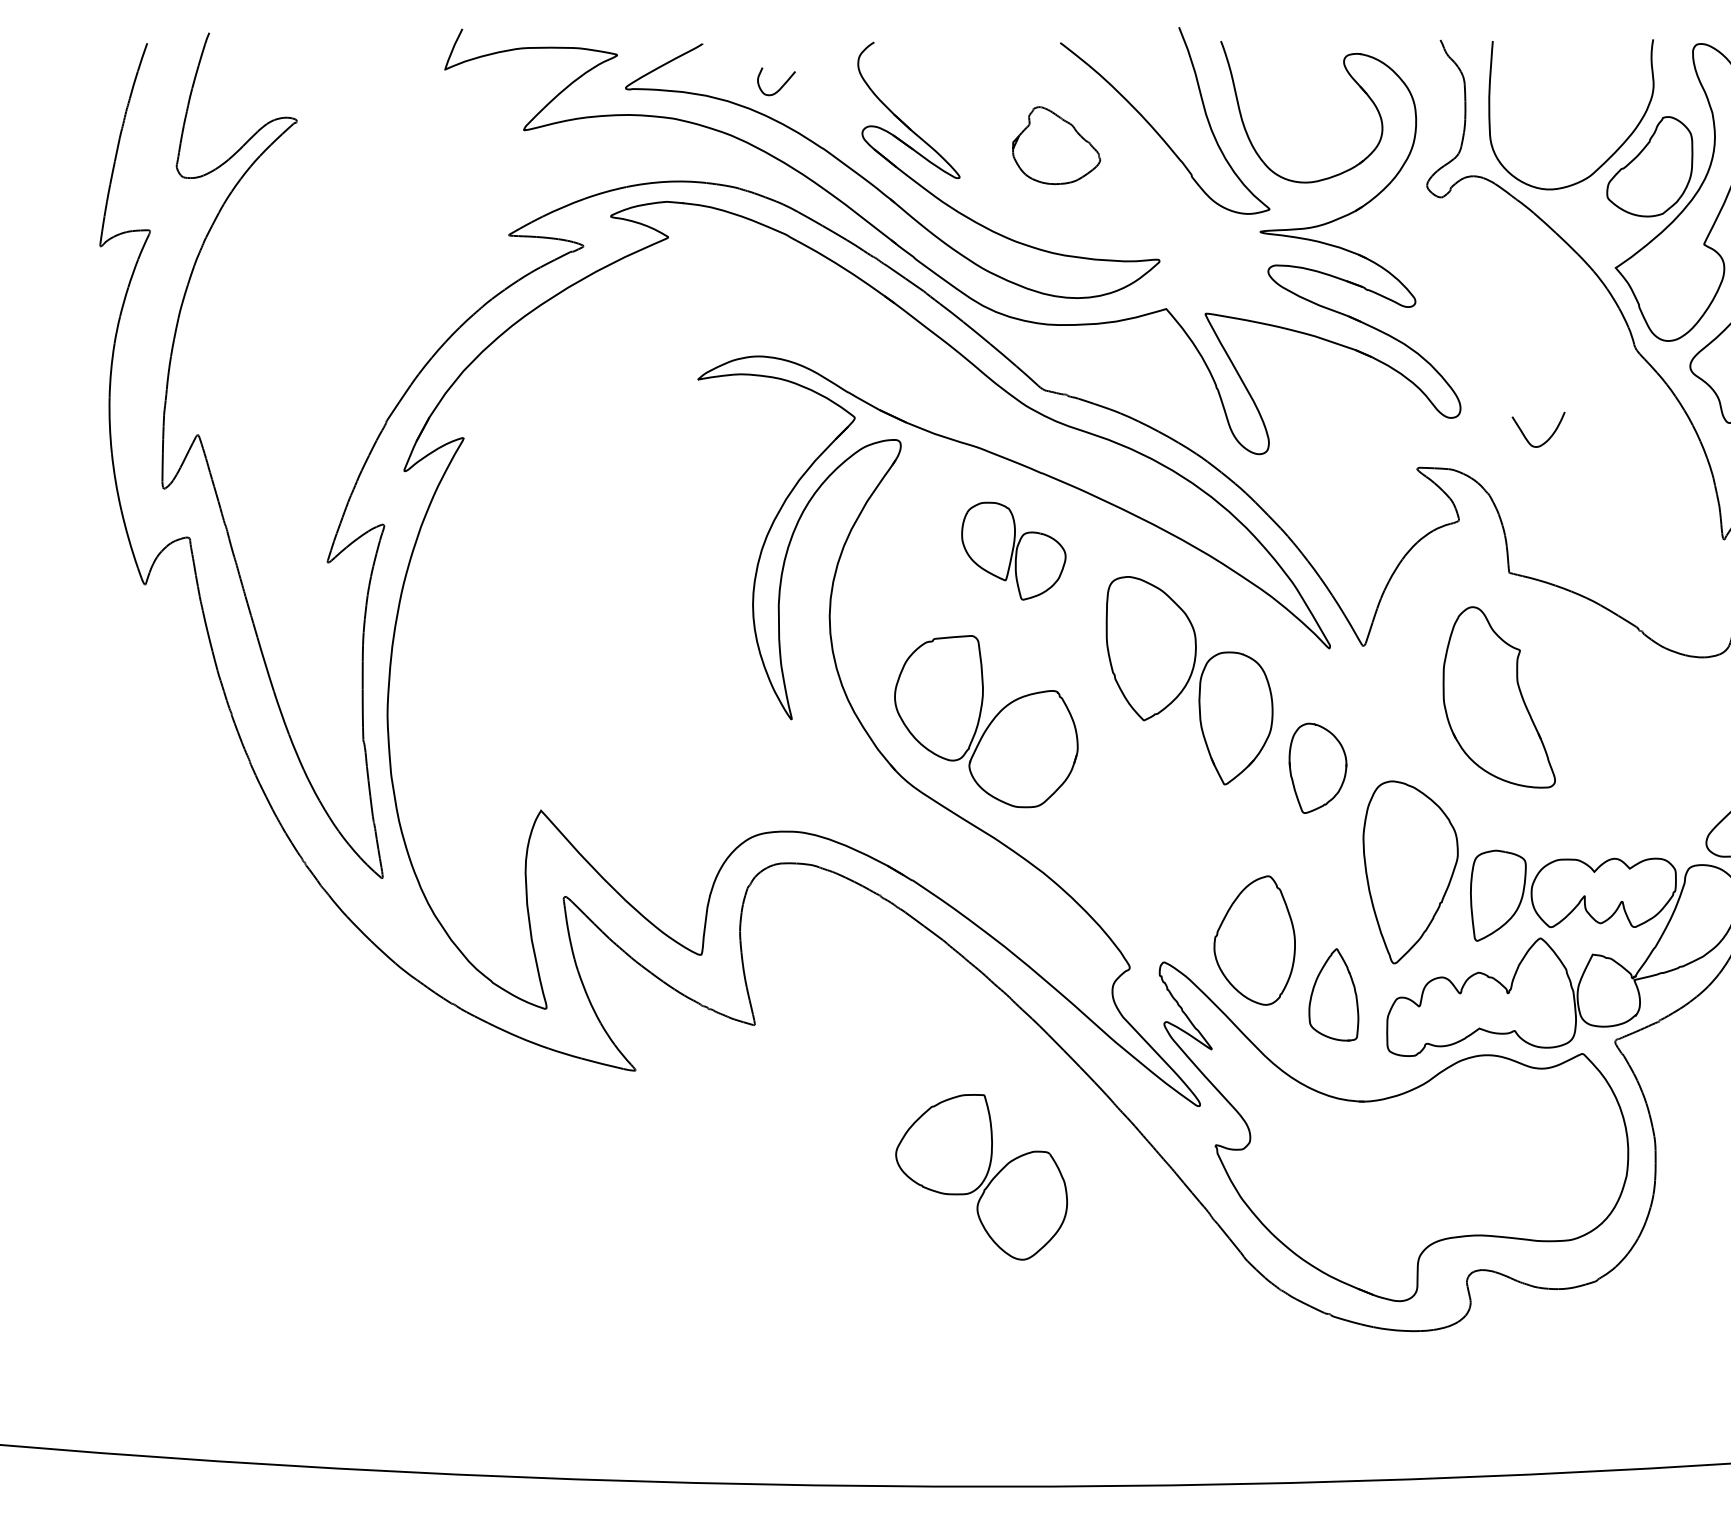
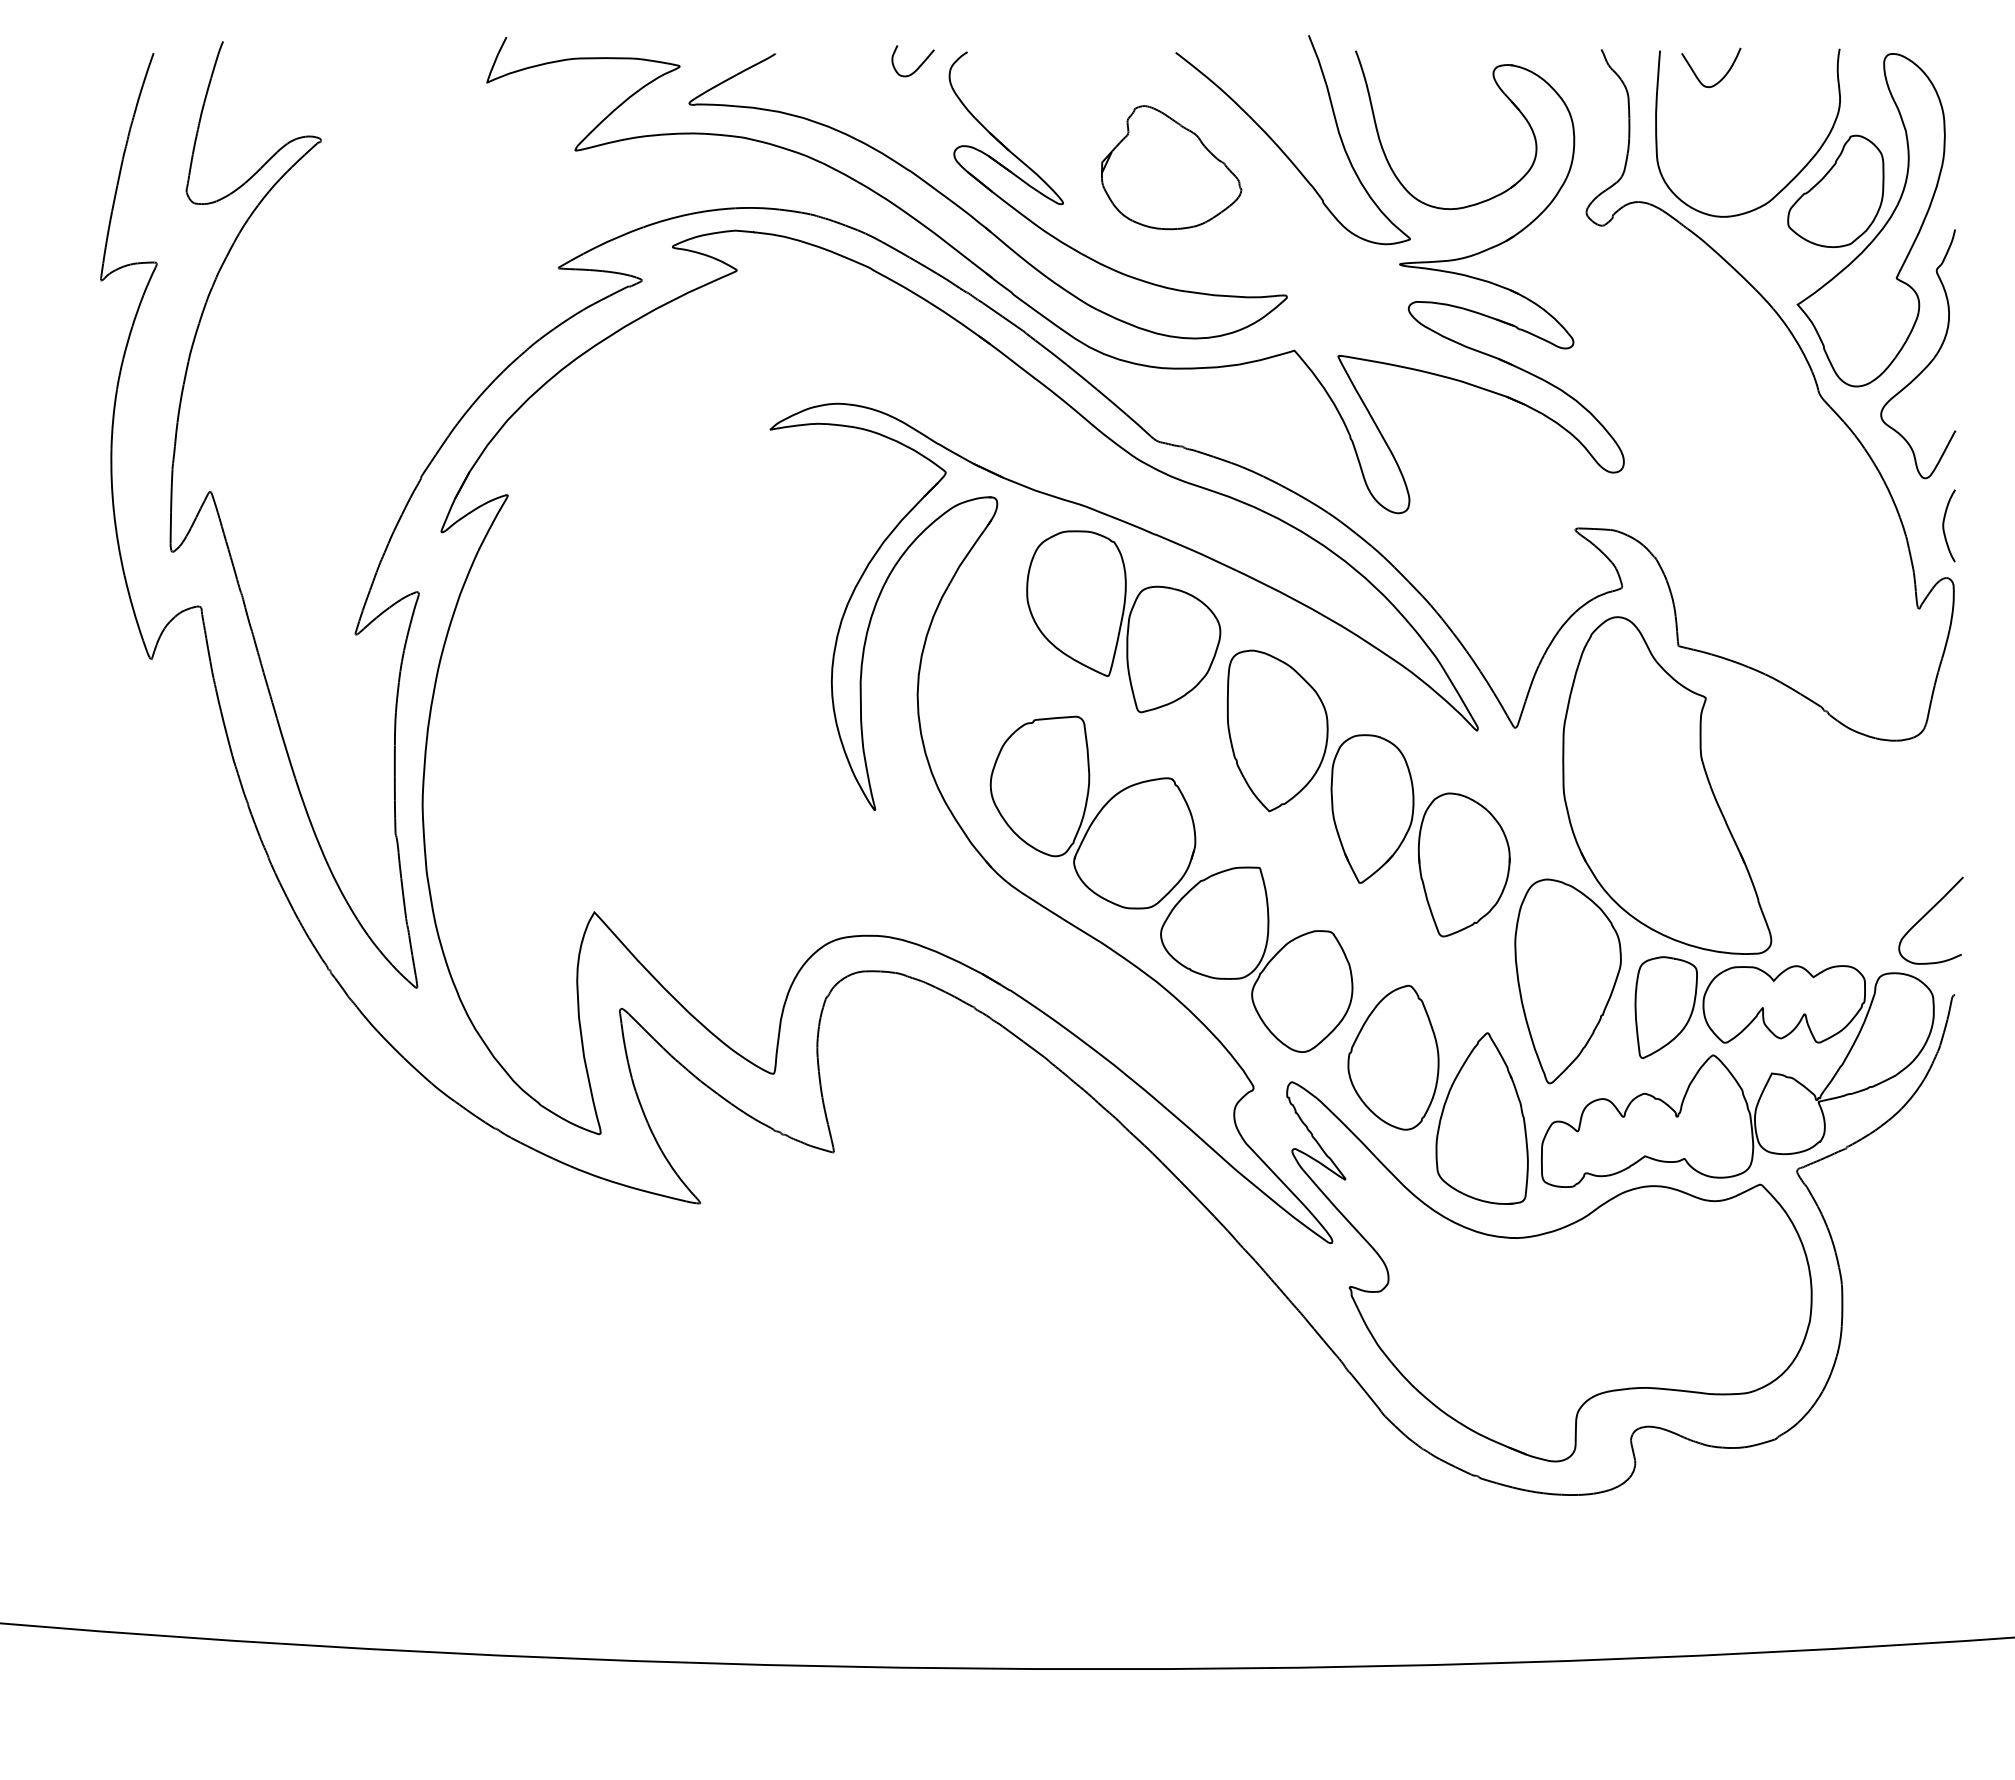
curve: (781, 86) -> (918, 66), moved
part: (1056, 145) -> (1171, 167), size x1.43
curve: (1548, 438) -> (1722, 77), moved
part: (1013, 550) -> (1123, 621), size x1.67
part: (1499, 697) -> (1667, 785), size x1.67
part: (1318, 767) -> (1464, 864), size x1.43
part: (1333, 994) -> (1481, 1118), size x1.67
part: (981, 1177) -> (1256, 959), moved

